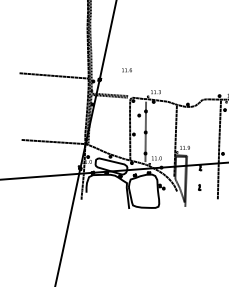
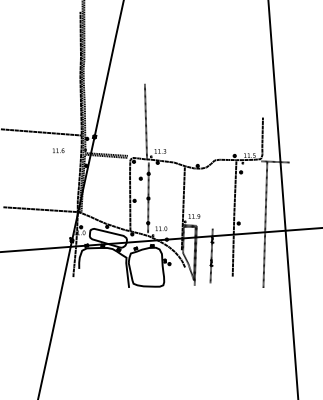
line: (143, 66) -> (145, 121), added
text: (126, 70) -> (58, 150), moved
line: (199, 181) -> (211, 255), added

